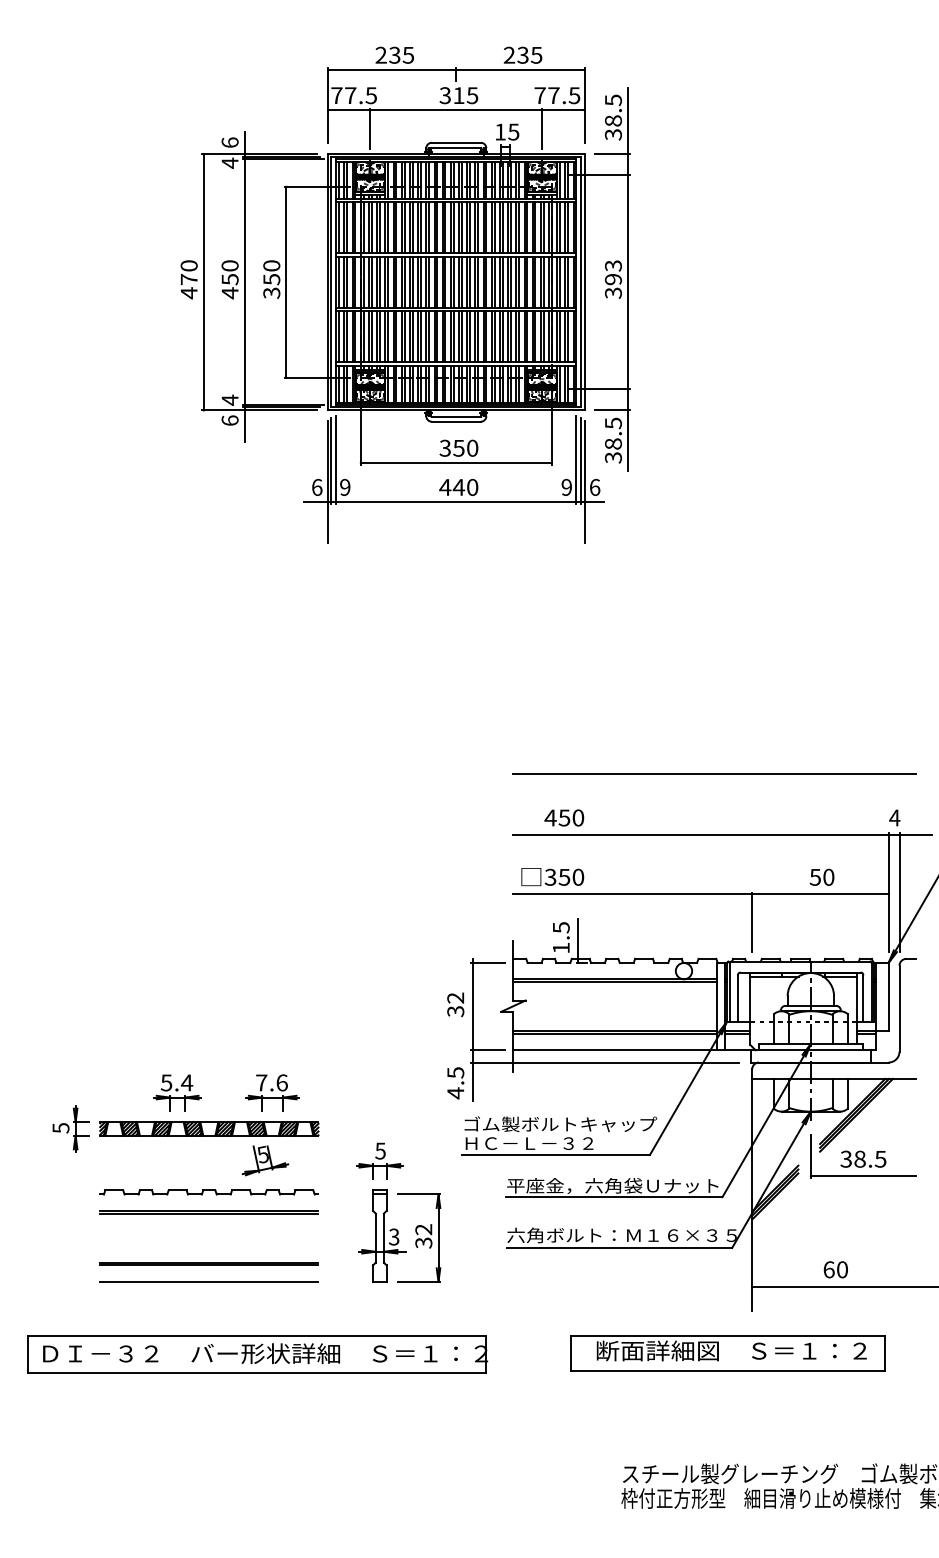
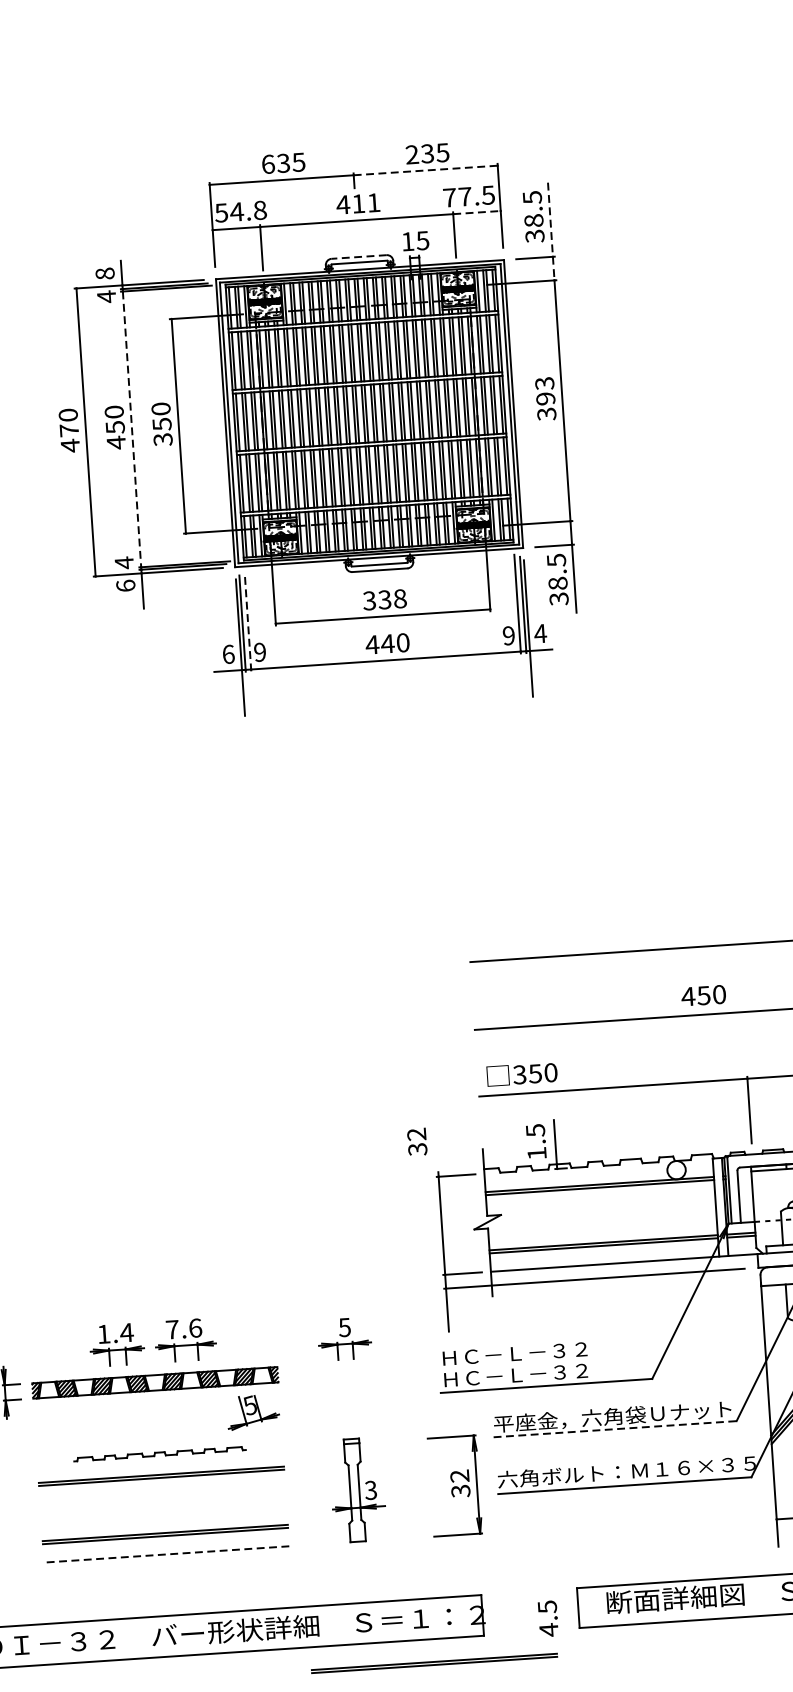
text: (380, 54) -> (267, 163), 235 -> 635
line: (520, 70) -> (425, 171), solid -> dashed
text: (354, 95) -> (241, 211), 77.5 -> 54.8
text: (458, 95) -> (358, 203), 315 -> 411
line: (563, 110) -> (477, 212), solid -> dashed
line: (628, 131) -> (551, 231), solid -> dashed
text: (229, 142) -> (104, 273), 6 -> 8
line: (456, 142) -> (359, 256), solid -> dashed
line: (244, 282) -> (131, 429), solid -> dashed
text: (465, 447) -> (392, 598), 350 -> 338
line: (336, 459) -> (248, 621), solid -> dashed
text: (594, 486) -> (539, 632), 6 -> 4
text: (564, 817) -> (703, 995), moved
text: (455, 1004) -> (416, 1141), moved
text: (166, 1082) -> (103, 1333), 5.4 -> 1.4
text: (455, 1083) -> (547, 1619), moved
part: (272, 1092) -> (185, 1339), moved
text: (560, 1124) -> (549, 1351), ゴム製ボルトキャップ -> ＨＣ－Ｌ－３２
part: (265, 1160) -> (253, 1411), moved
part: (379, 1160) -> (344, 1338), moved
part: (208, 1192) -> (159, 1454), size x0.7
line: (614, 1197) -> (615, 1429), solid -> dashed
part: (419, 1237) -> (455, 1485), moved
line: (208, 1281) -> (165, 1554), solid -> dashed
line: (439, 1393) -> (433, 1662), added

